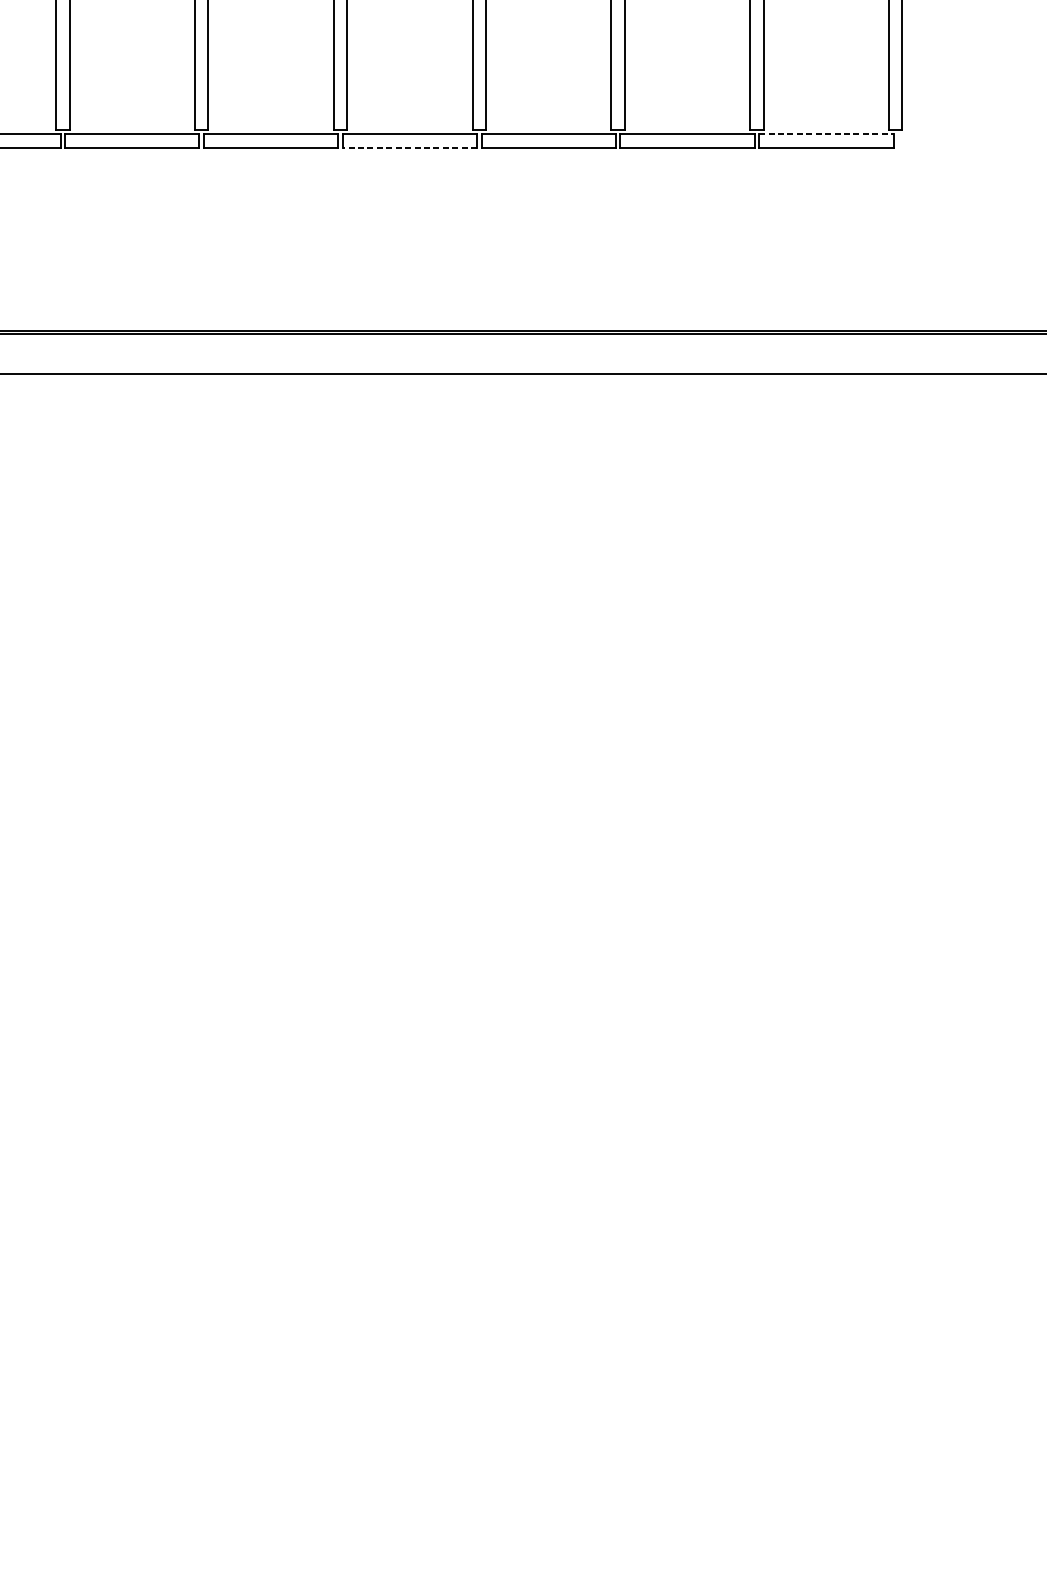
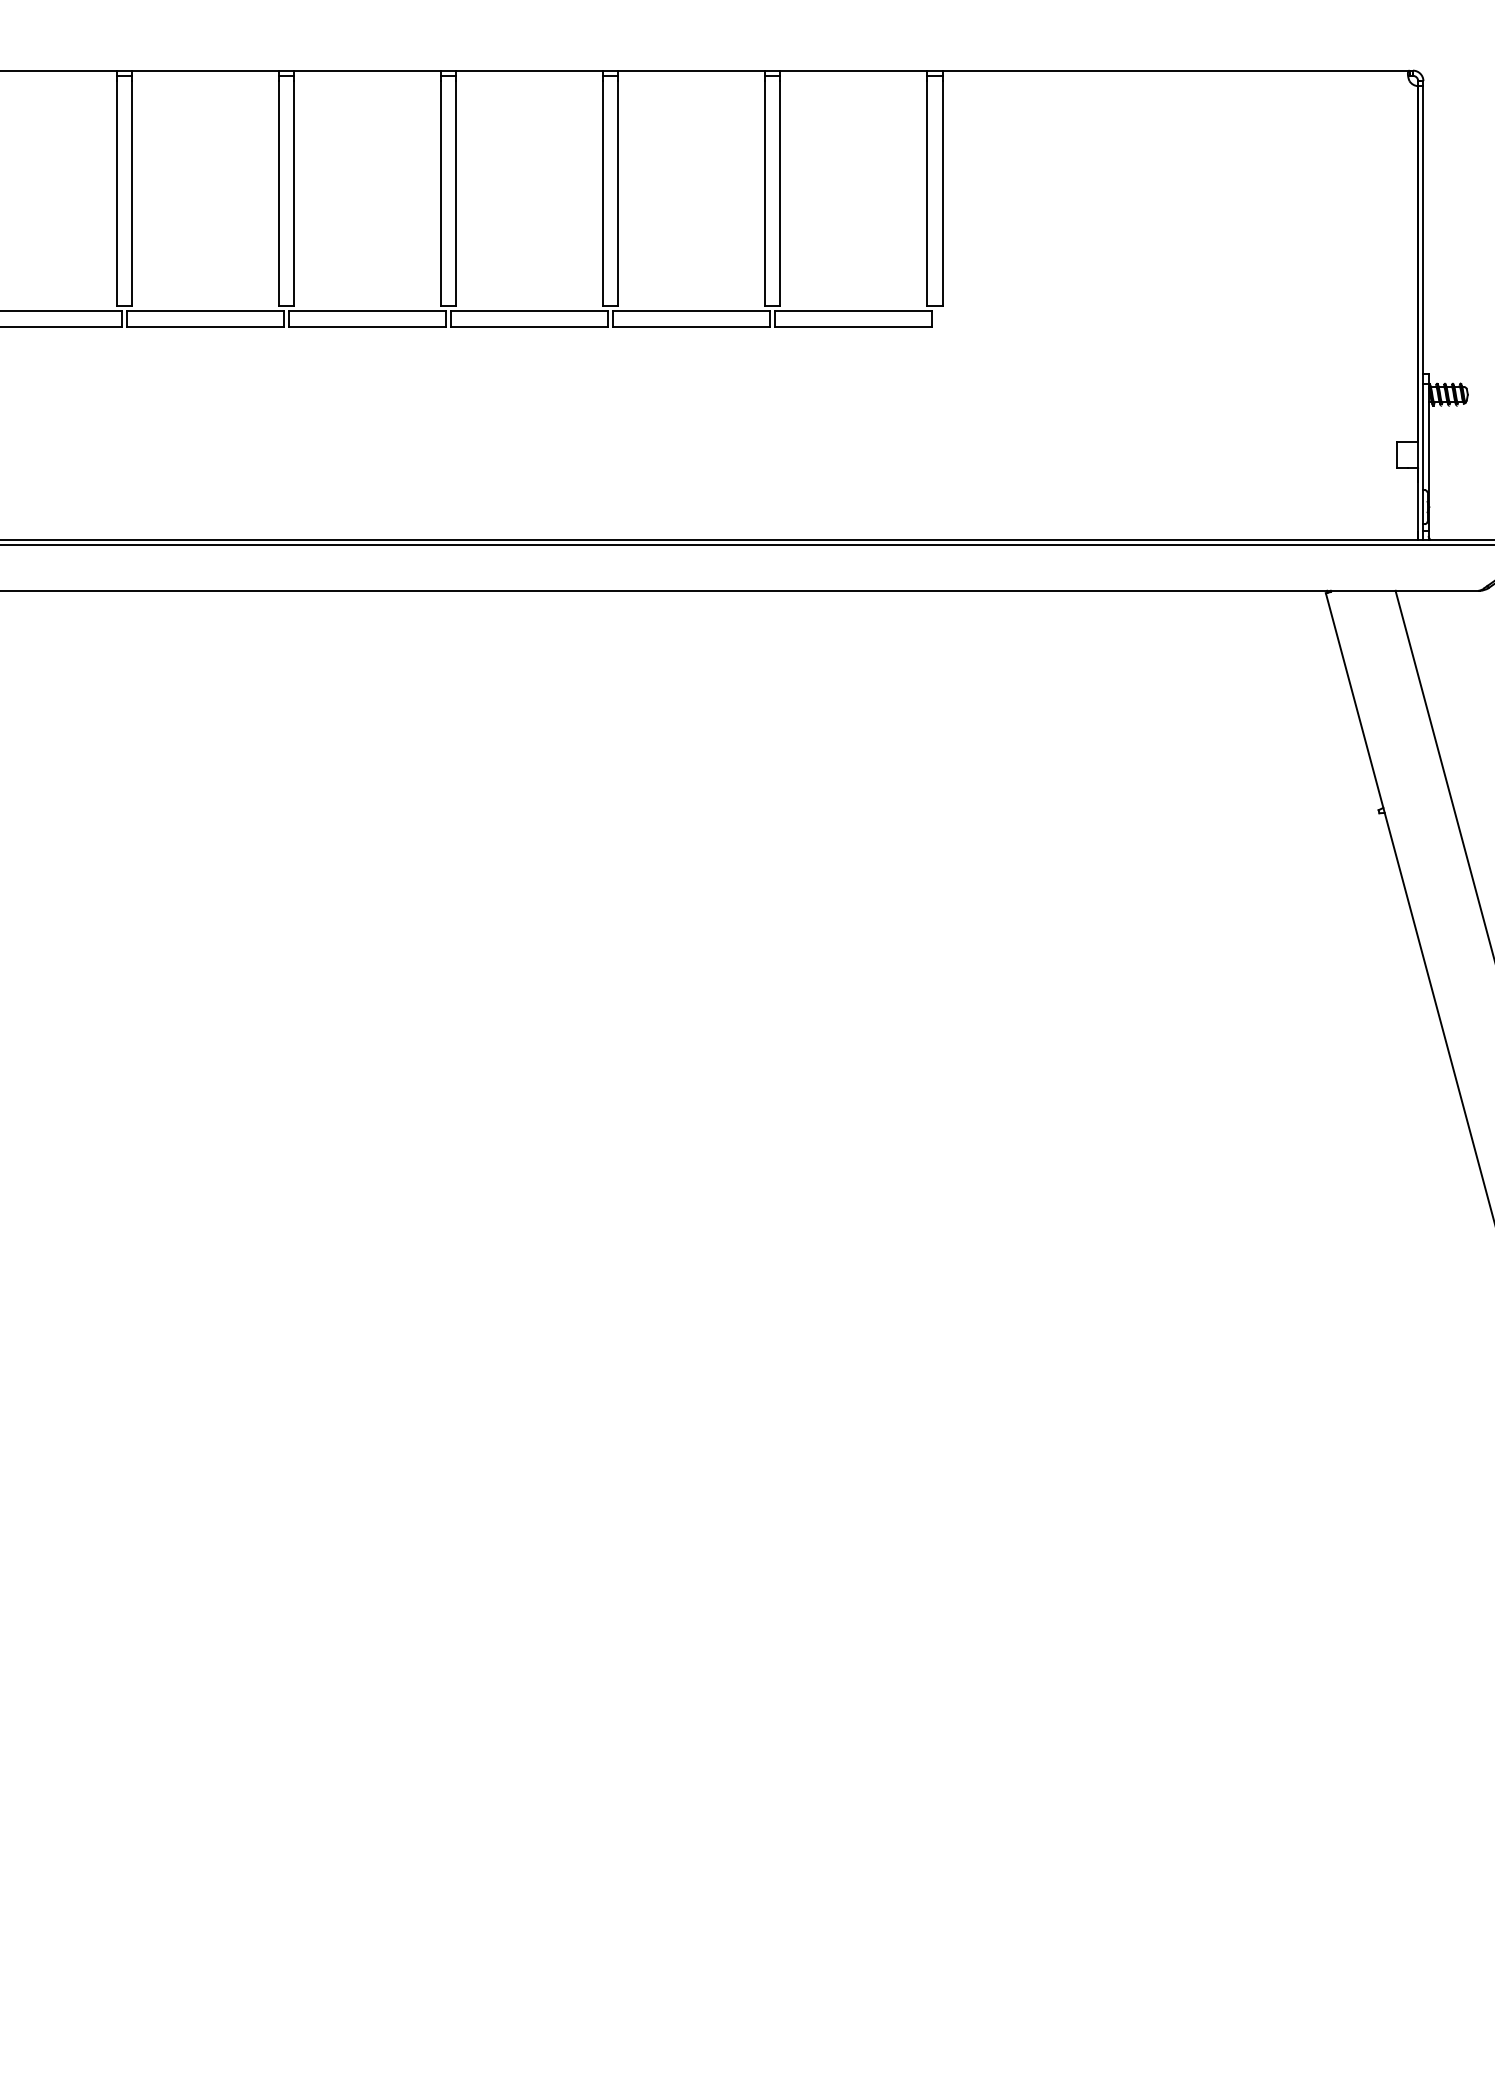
line: (827, 134) -> (854, 311), dashed -> solid
line: (409, 147) -> (366, 326), dashed -> solid

